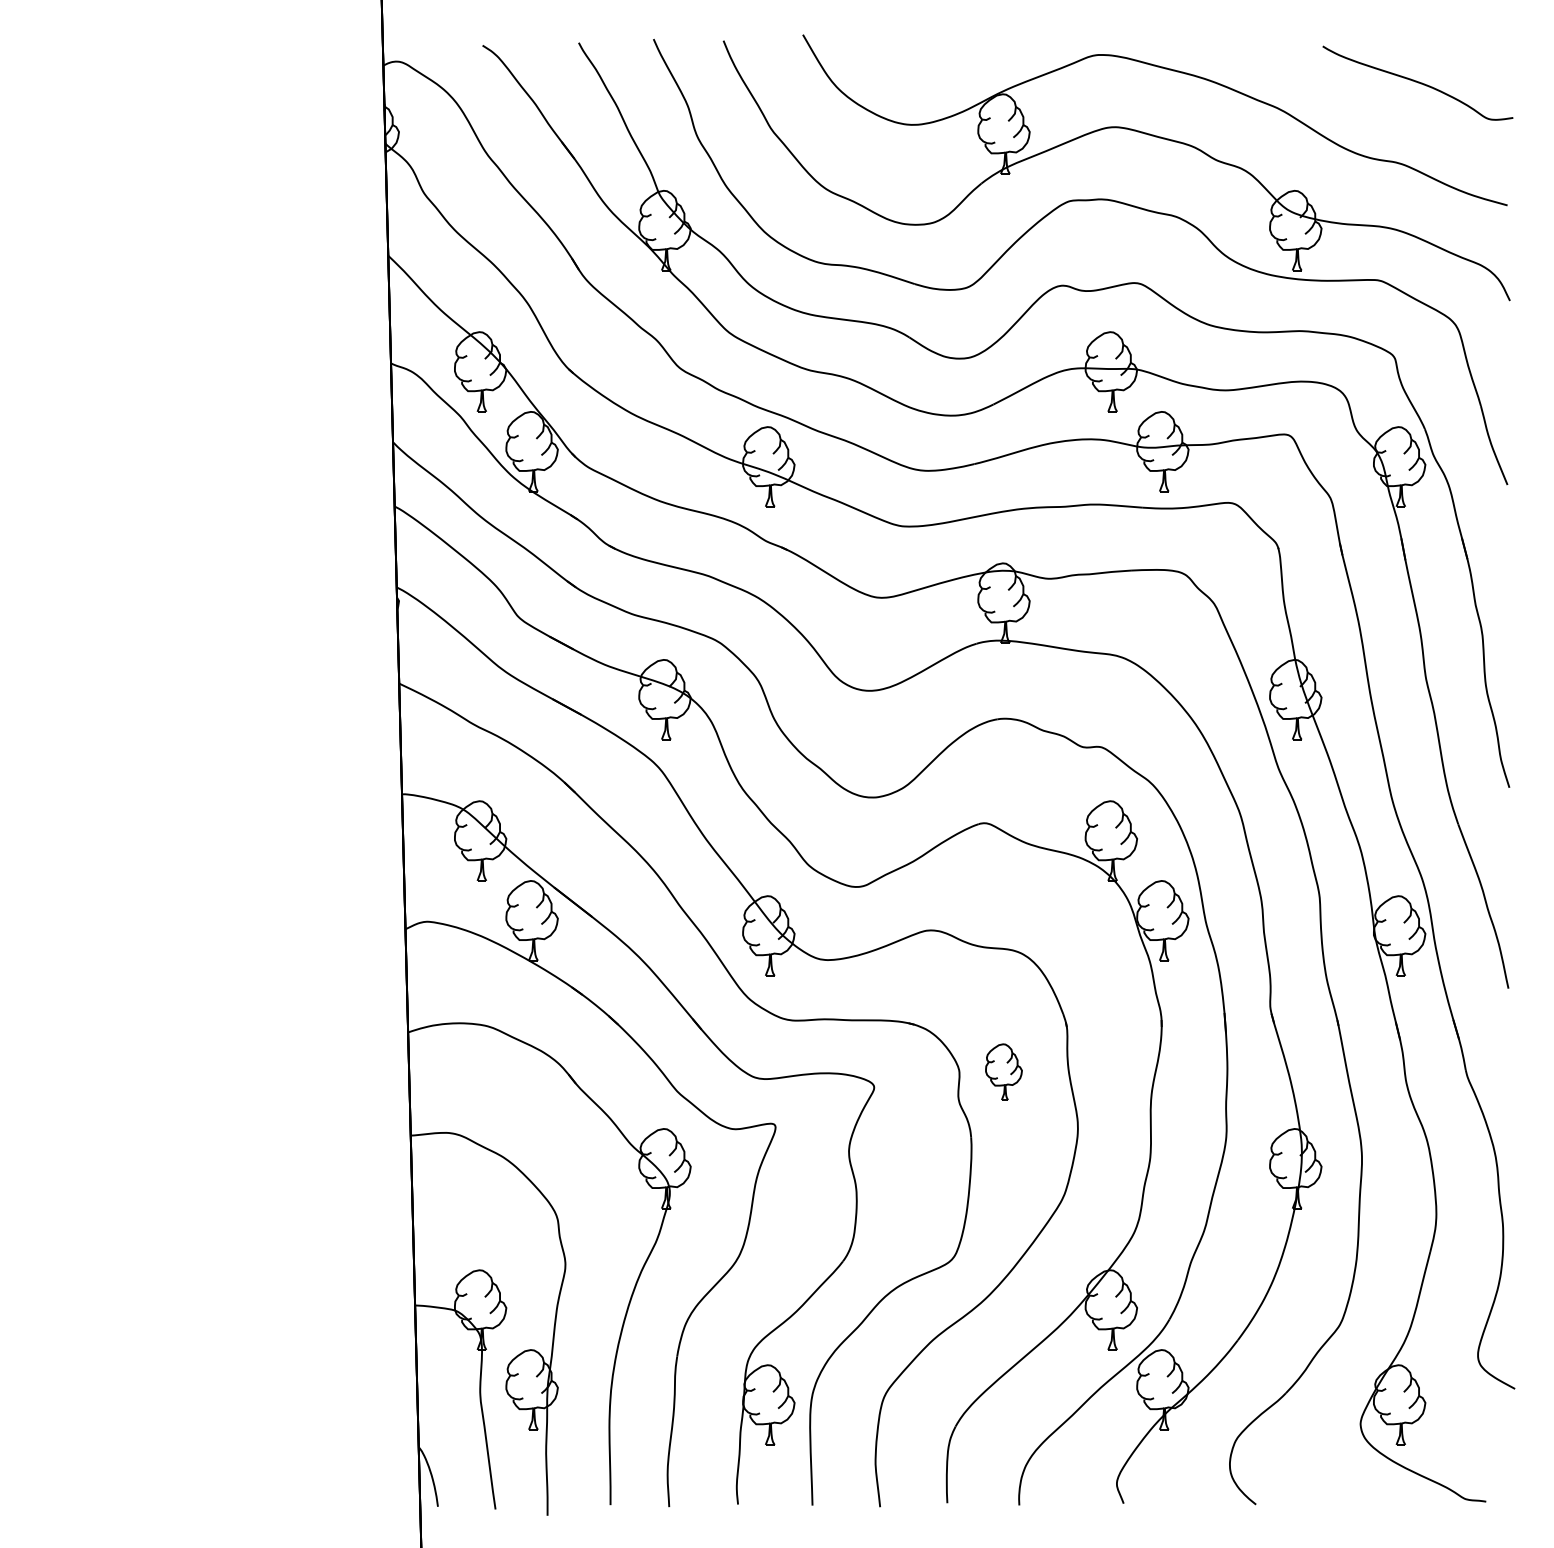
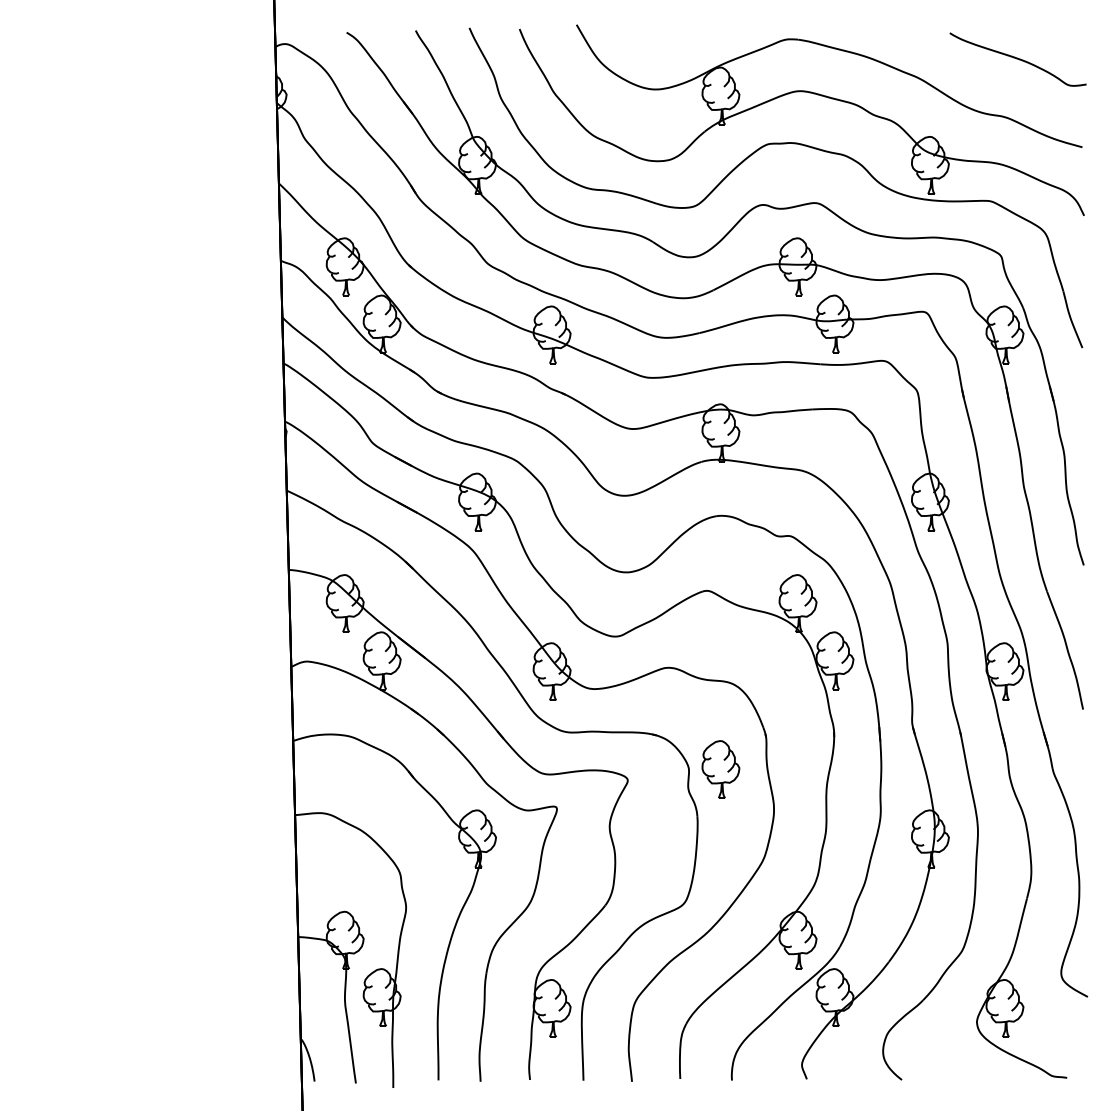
part: (1003, 1071) -> (720, 769), size x1.43

